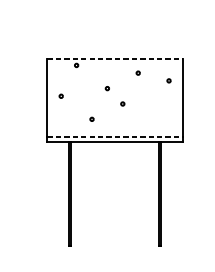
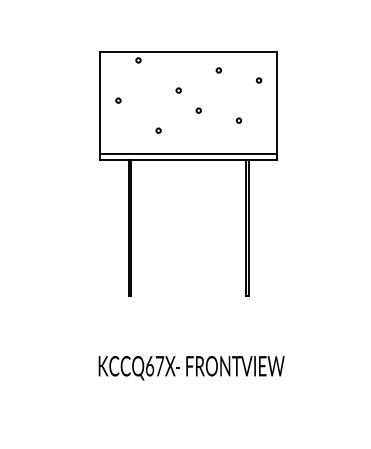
line: (115, 59) -> (189, 52), dashed -> solid
circle: (153, 111) -> (238, 120), added
line: (115, 137) -> (189, 154), dashed -> solid

